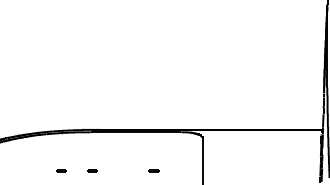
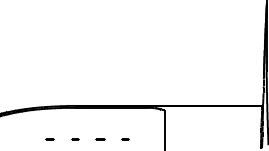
part: (123, 171) -> (100, 139), added

